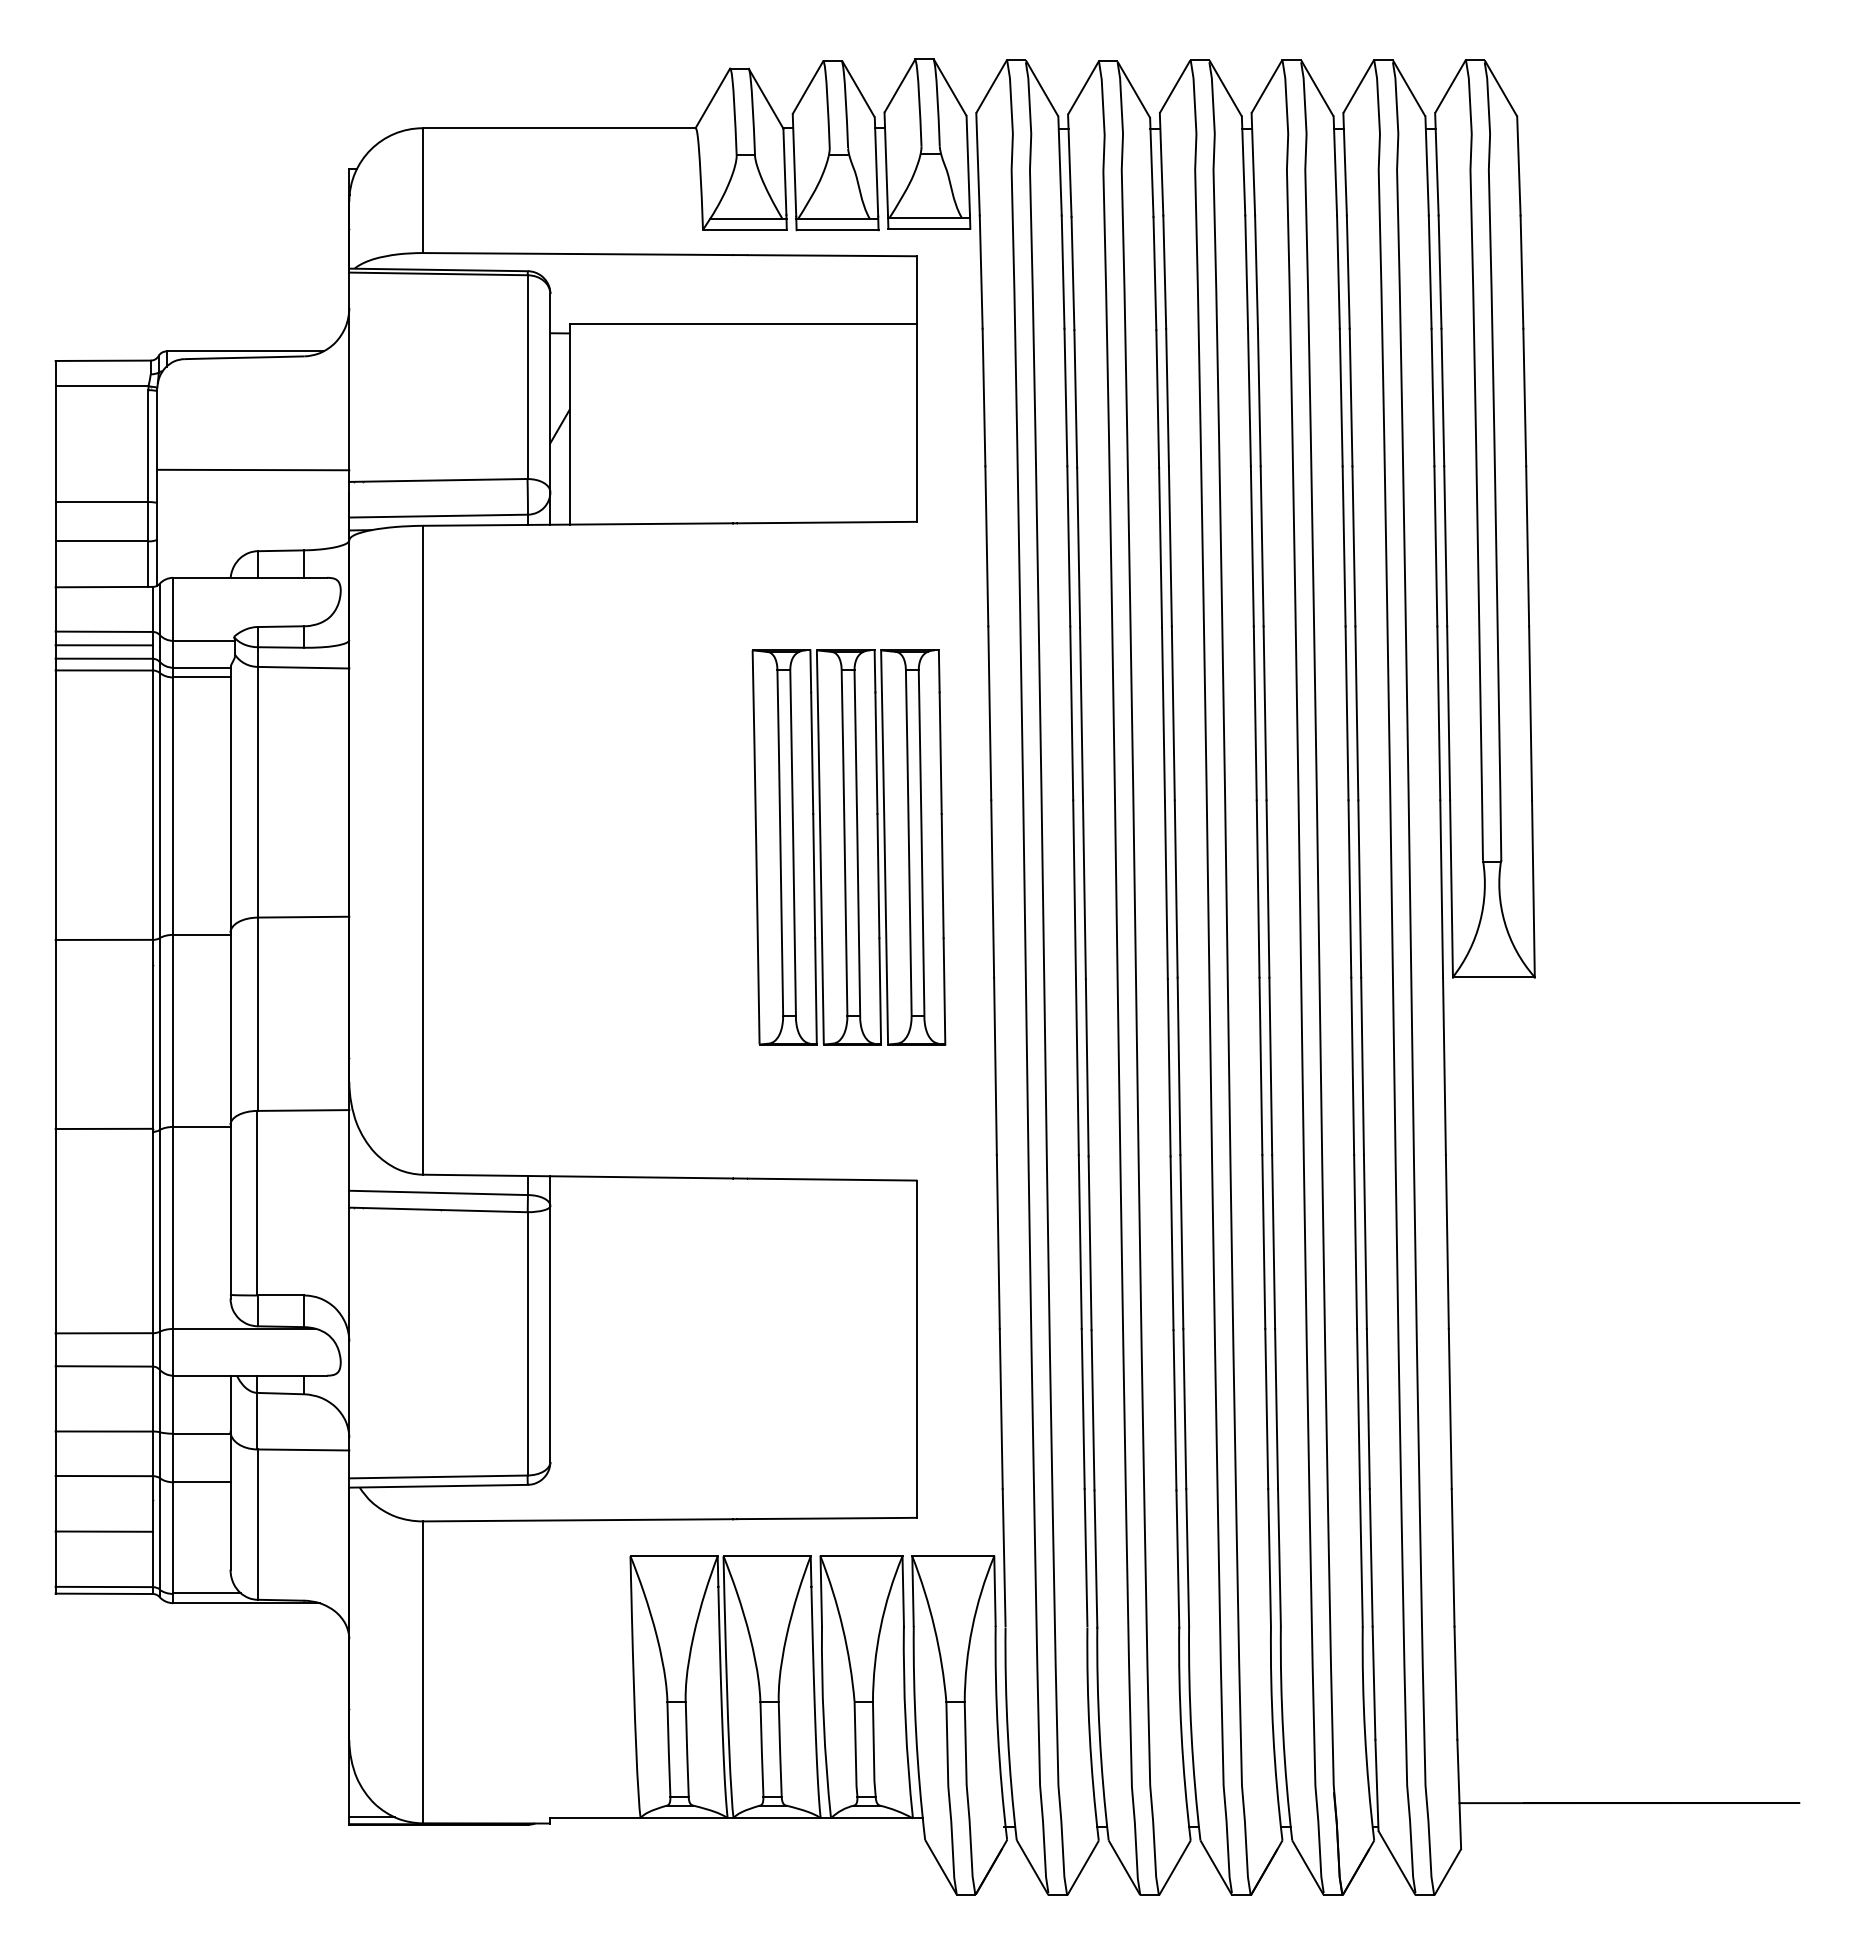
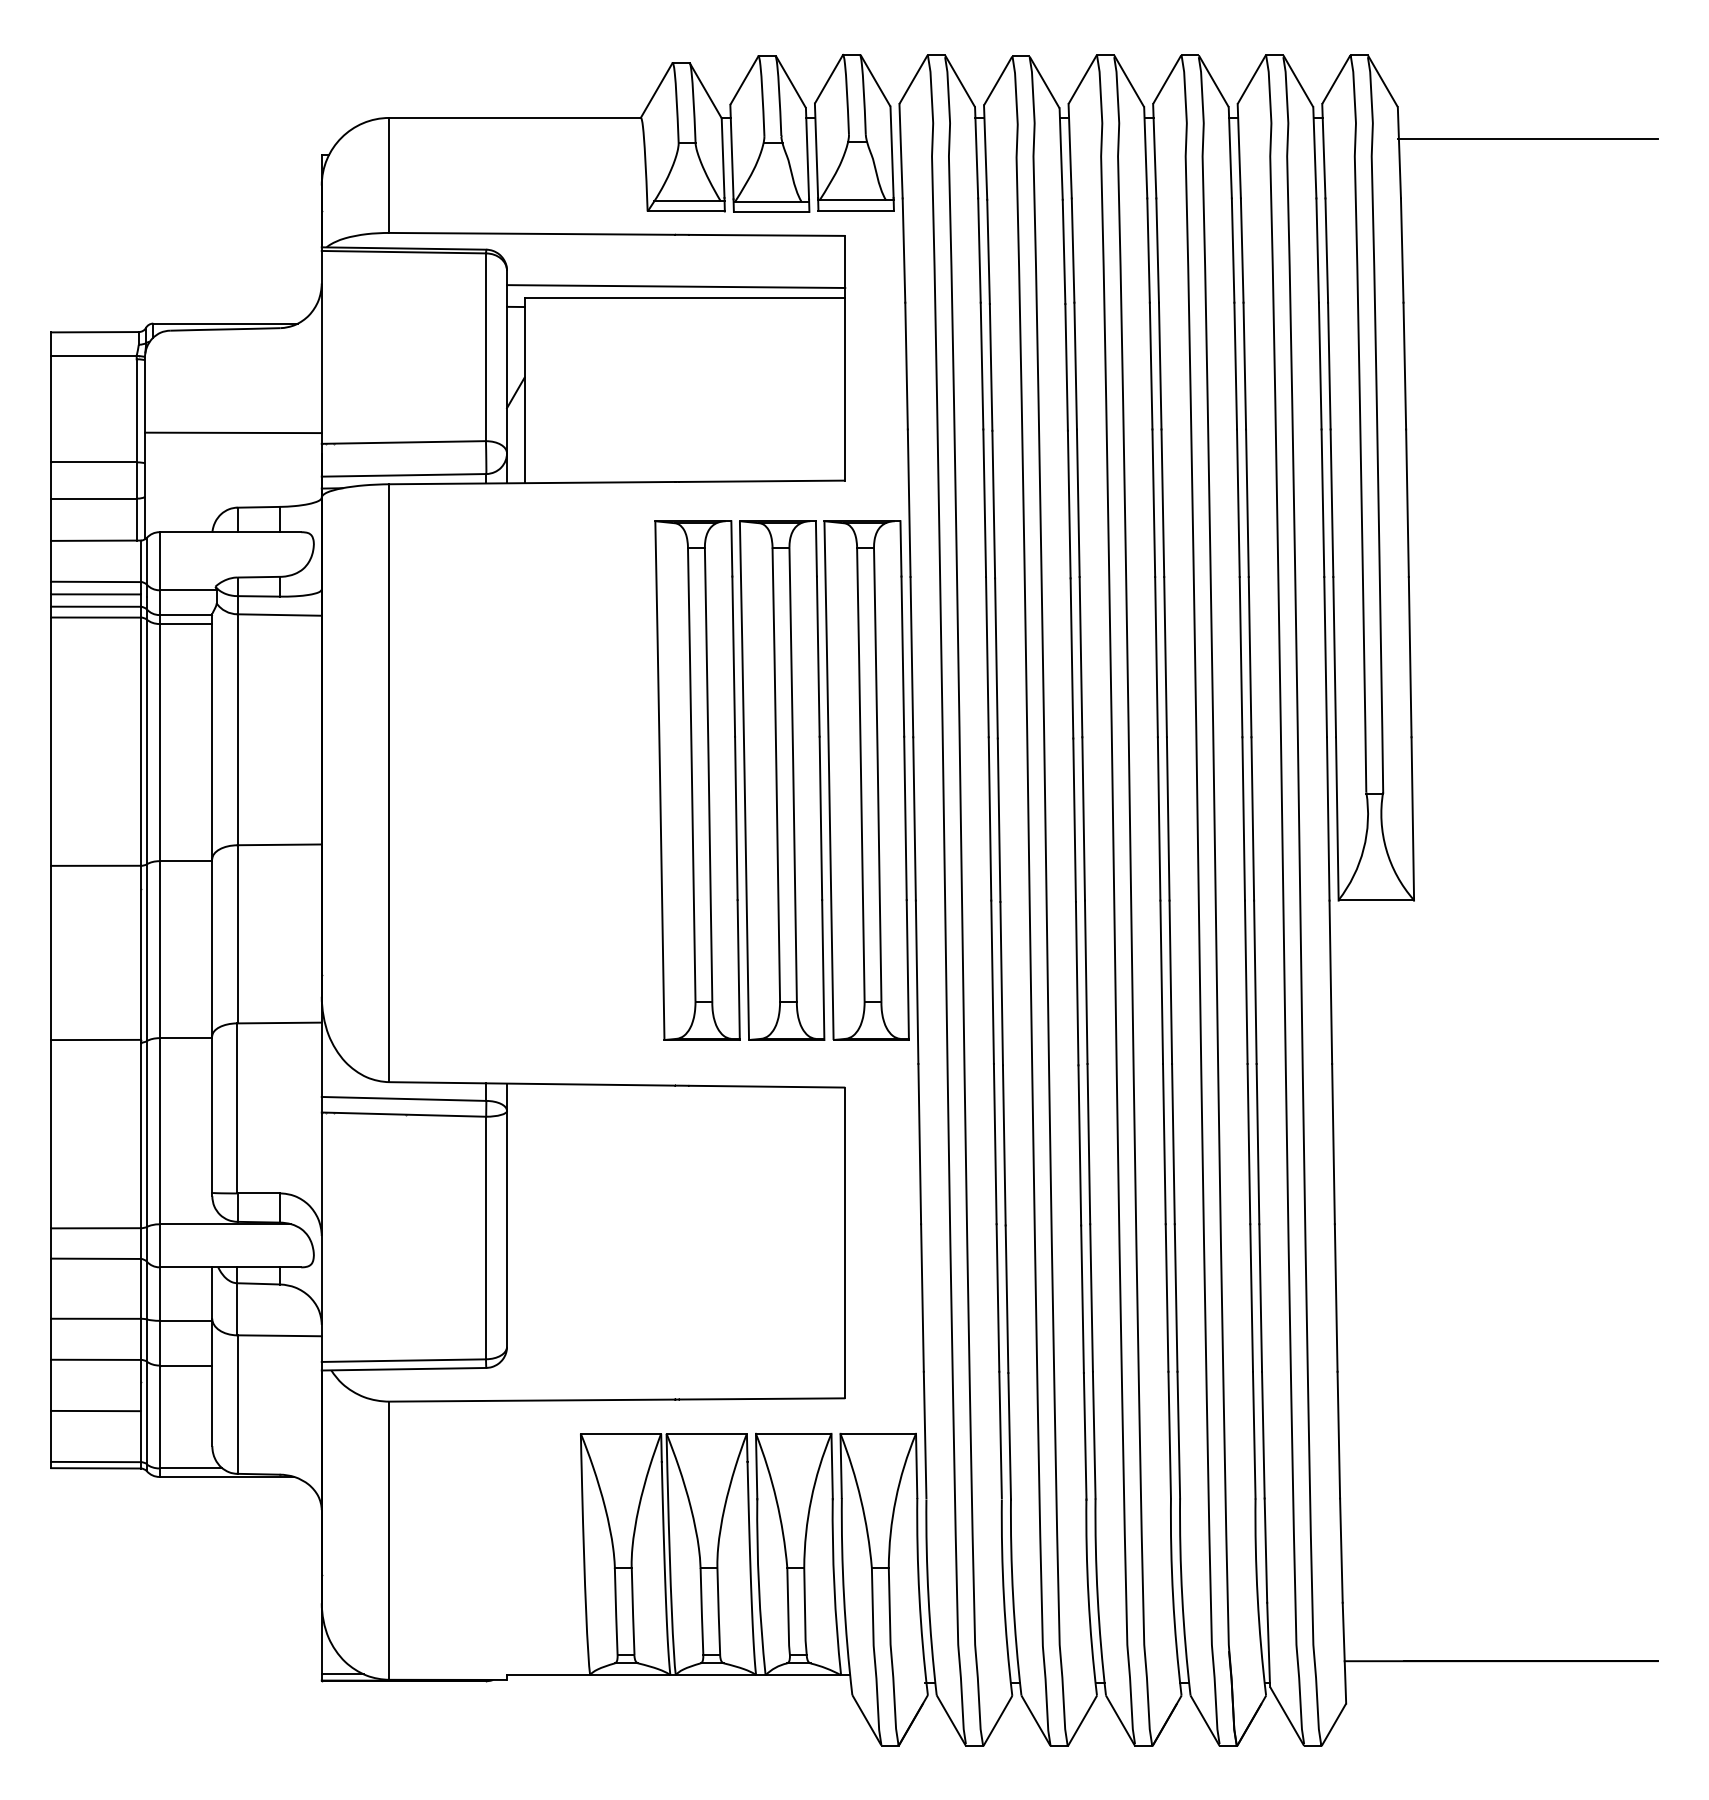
line: (1658, 151) -> (1528, 139), added
line: (733, 310) -> (675, 285), added
part: (848, 847) -> (781, 780), size x1.43

